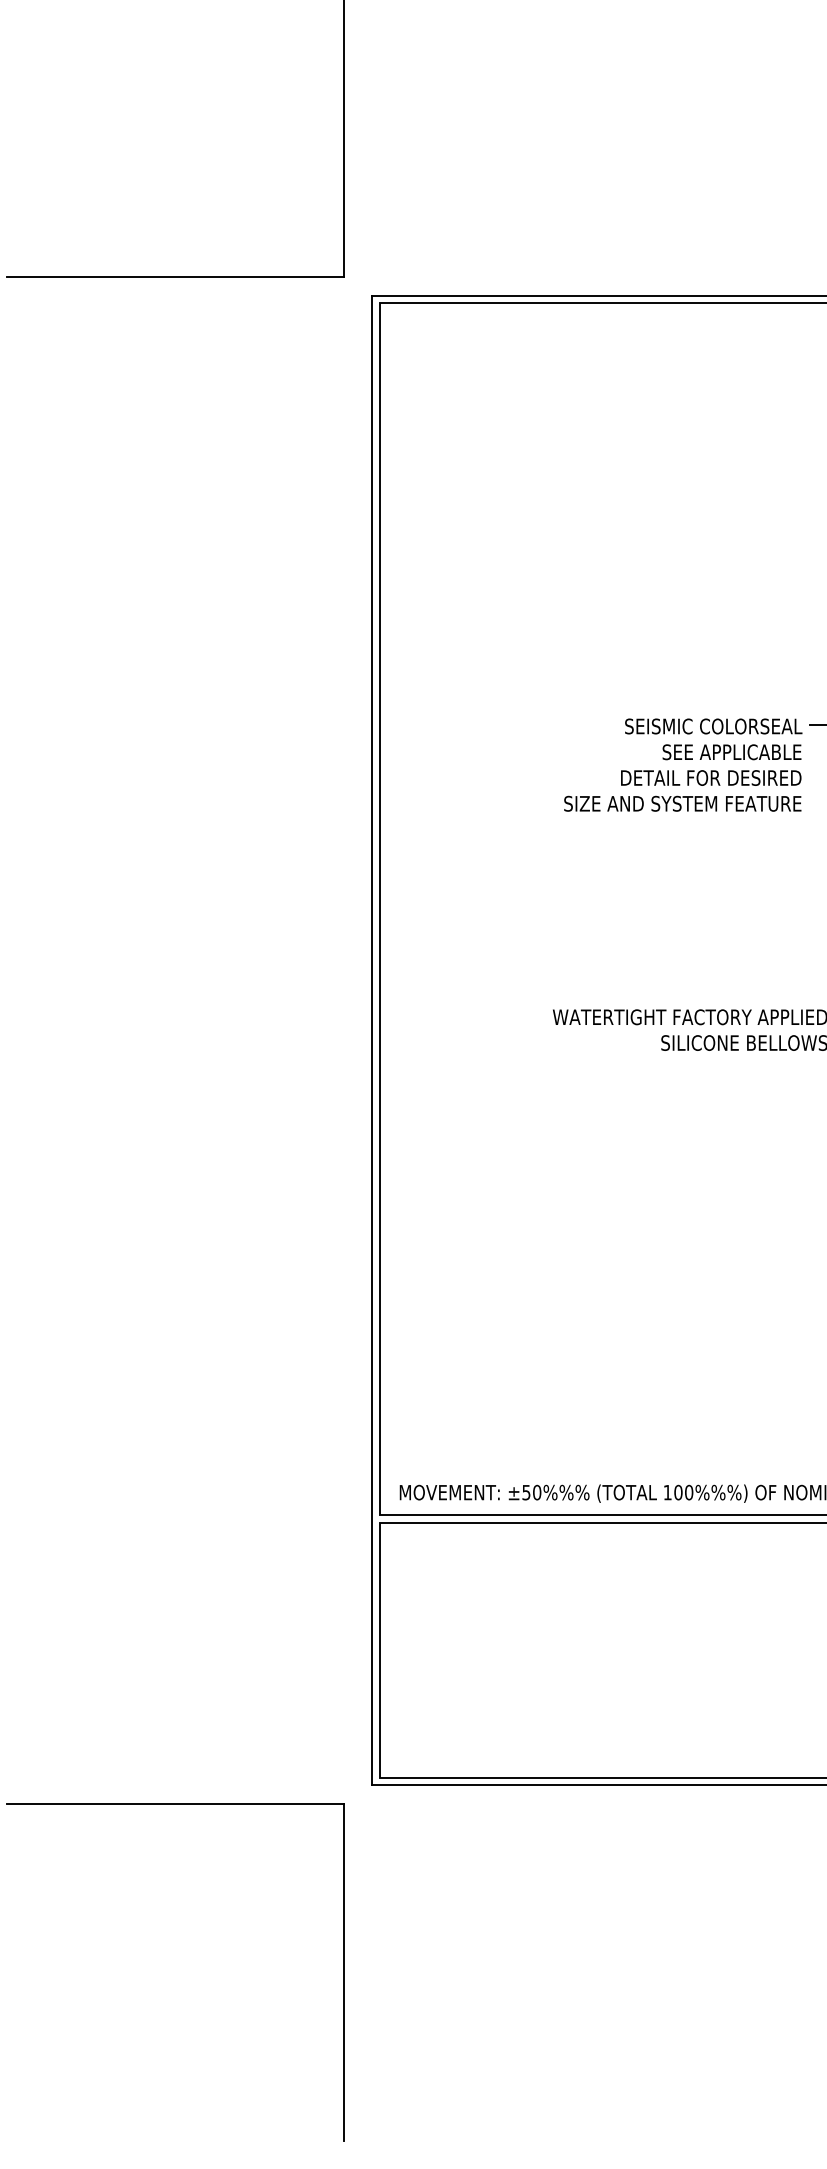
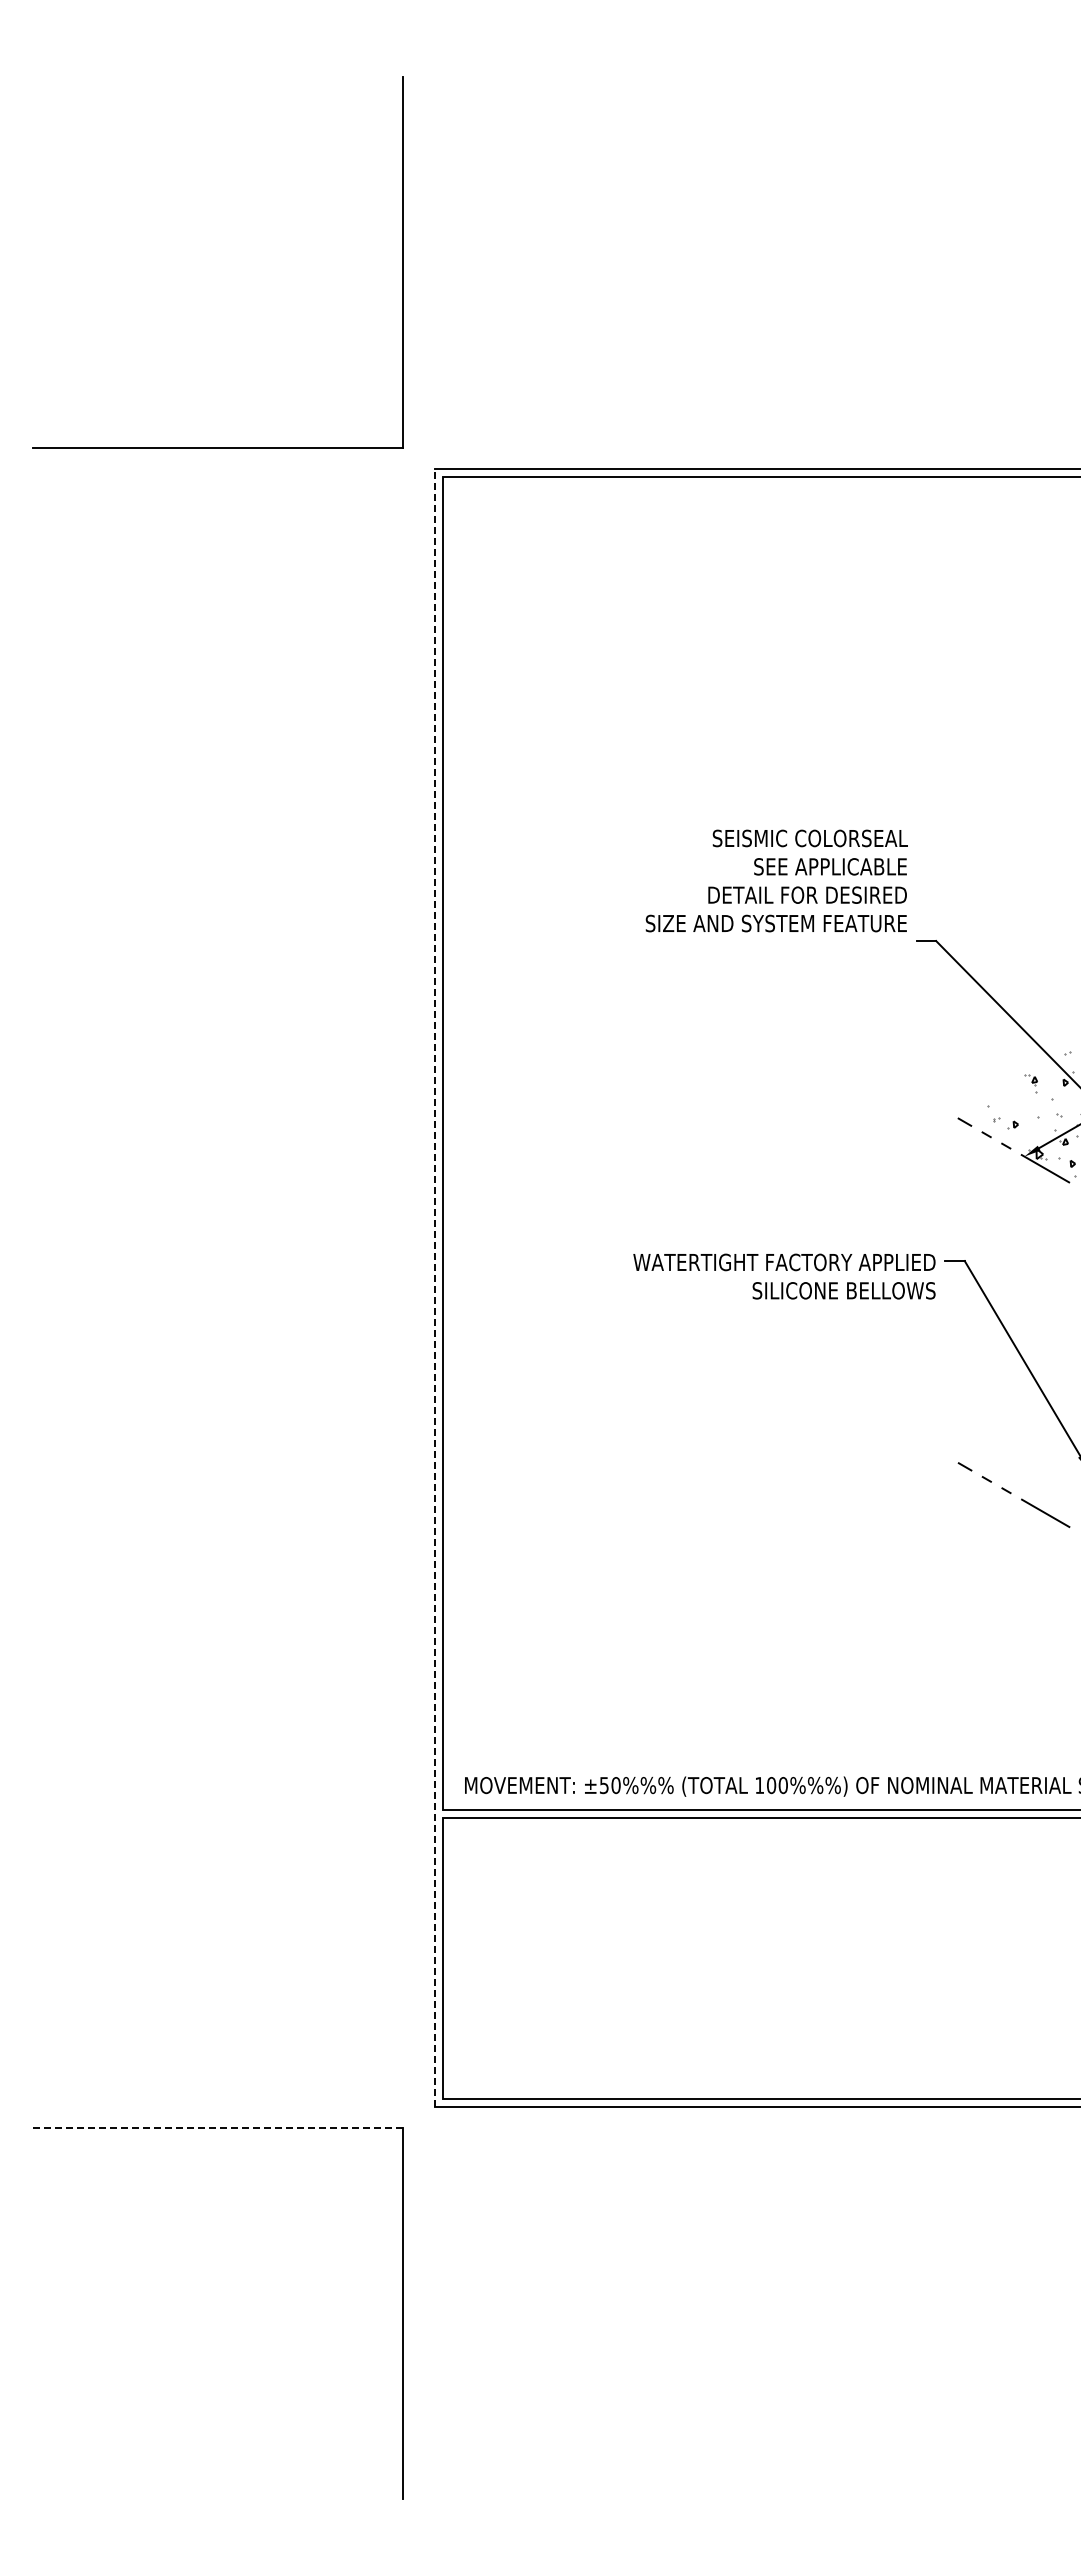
text: (682, 764) -> (776, 880), moved
line: (372, 1040) -> (434, 1287), solid -> dashed
line: (175, 1804) -> (218, 2128), solid -> dashed

